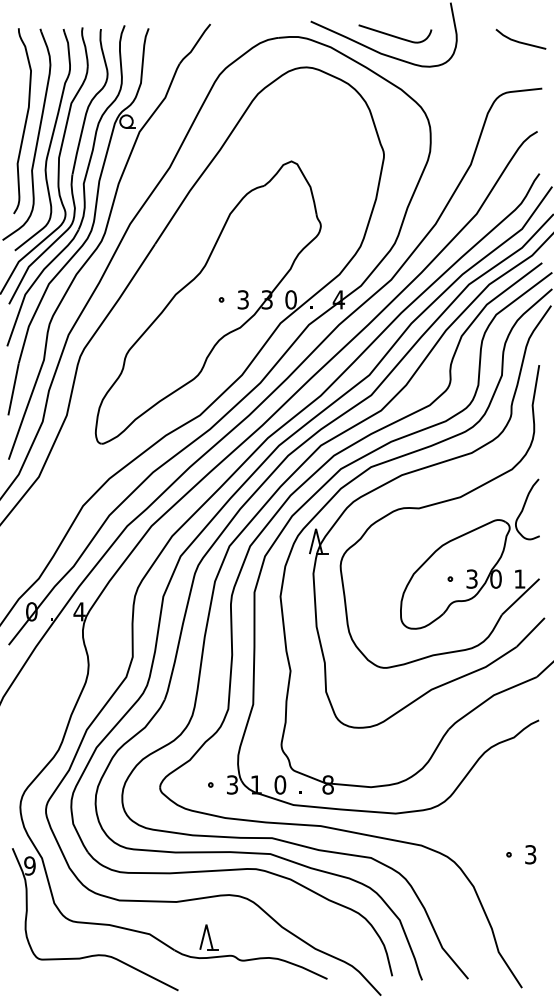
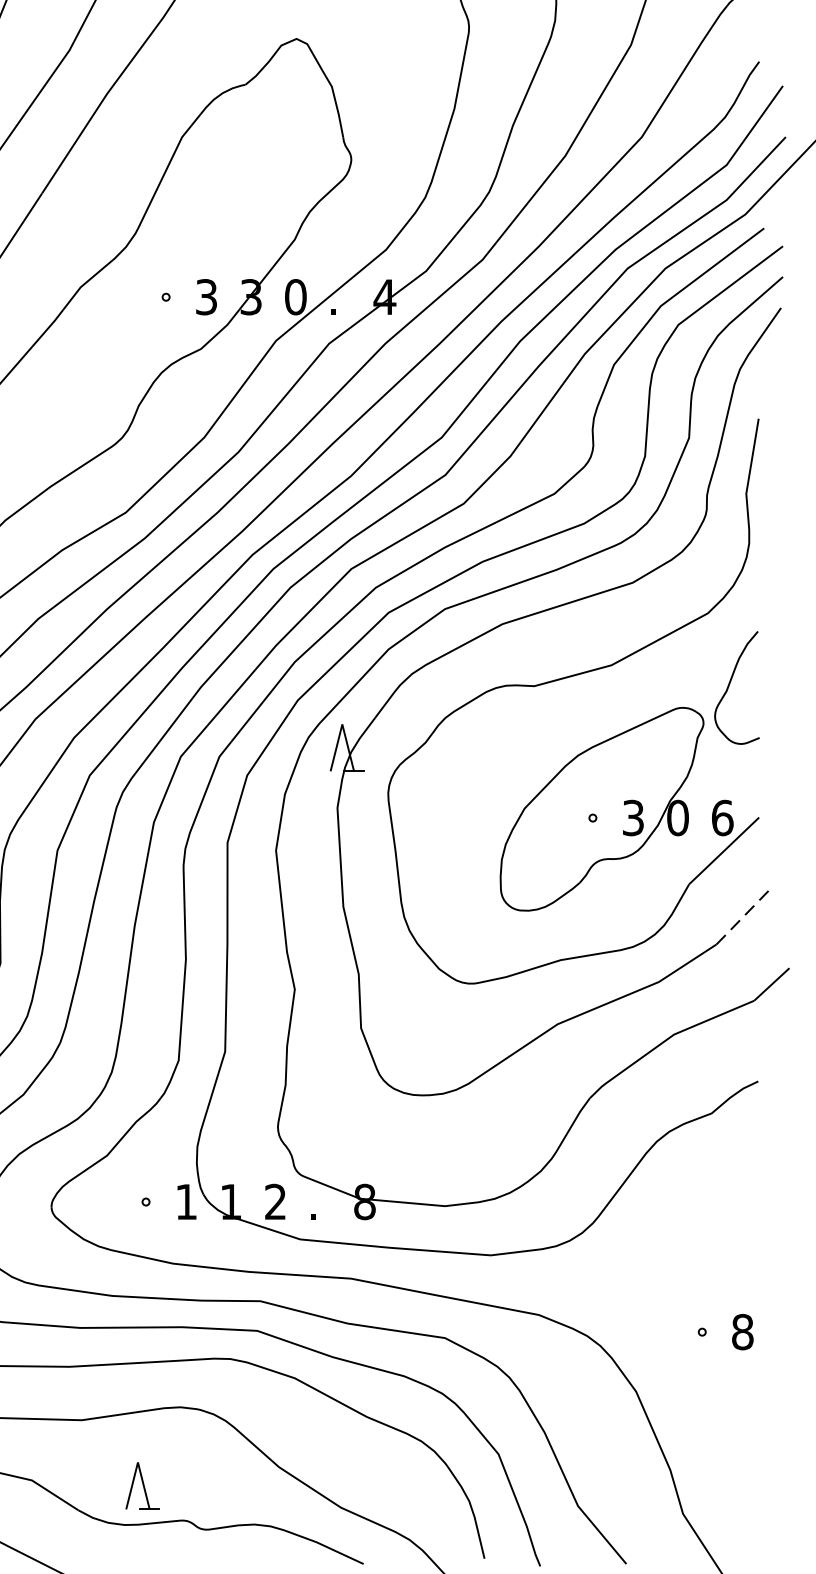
text: (519, 578) -> (721, 816), 1 -> 6
line: (531, 632) -> (744, 917), solid -> dashed
text: (232, 784) -> (186, 1201), 3 -> 1
text: (280, 784) -> (276, 1201), 0 -> 2
text: (530, 854) -> (742, 1331), 3 -> 8

